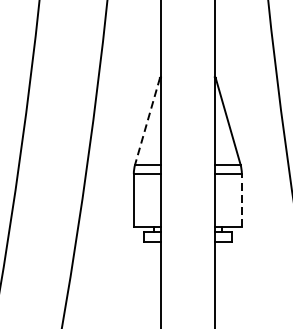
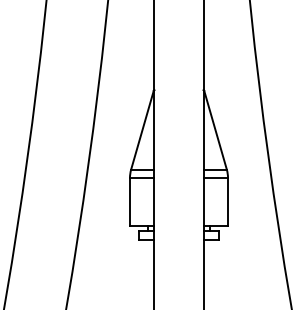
line: (147, 121) -> (142, 130), dashed -> solid
line: (242, 199) -> (228, 201), dashed -> solid

